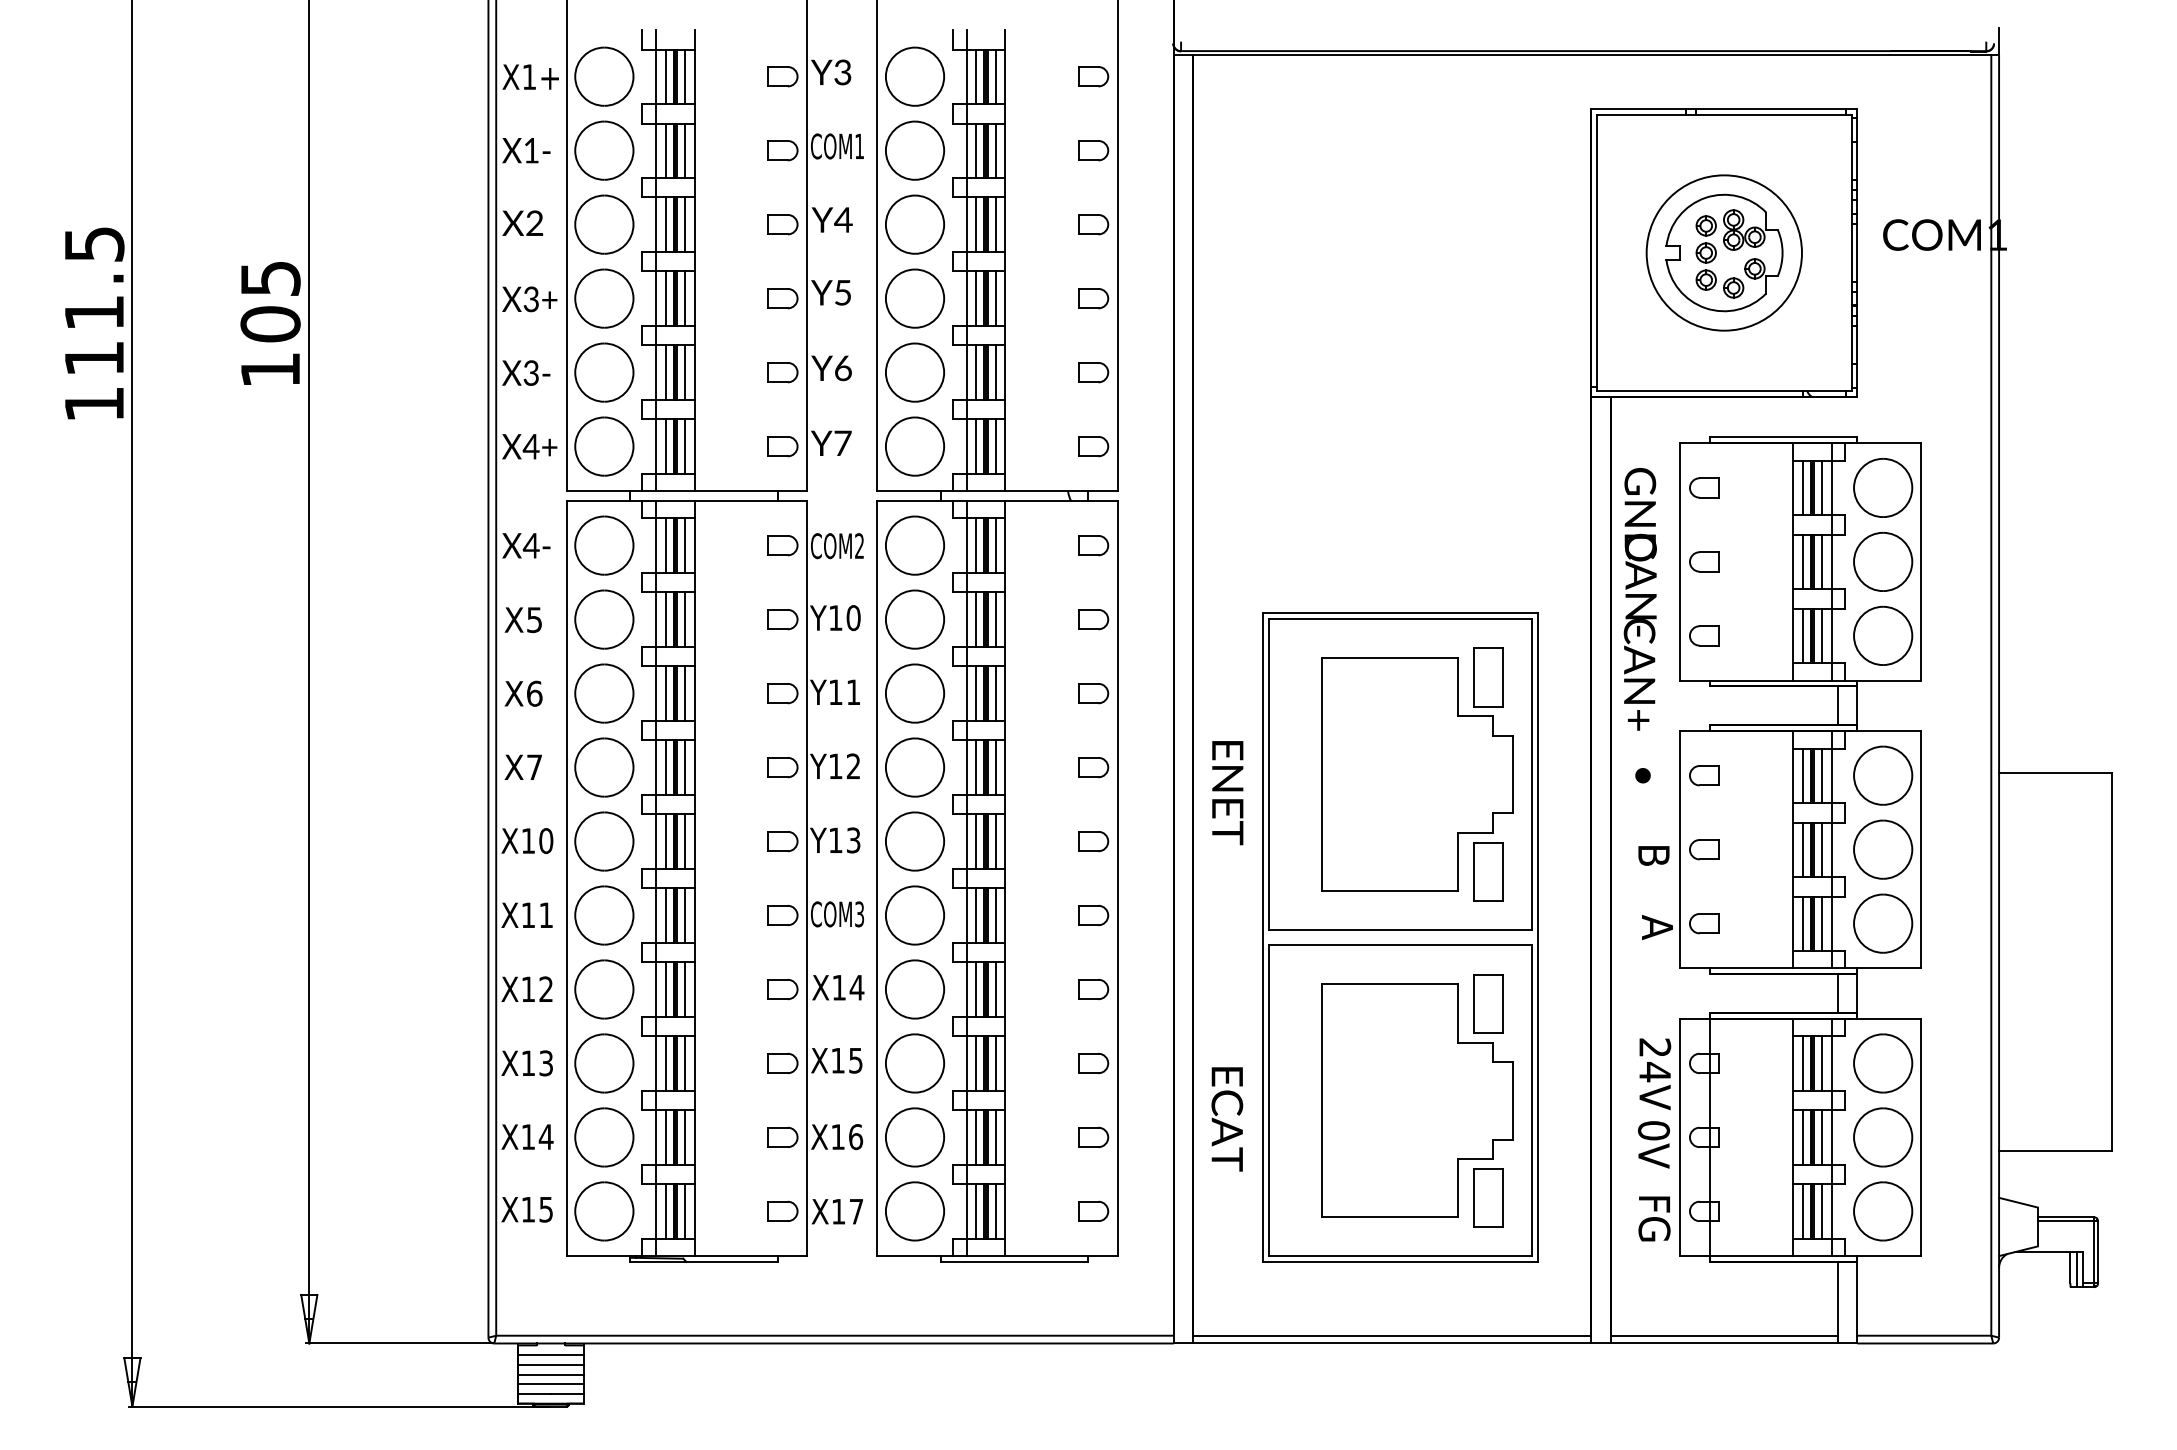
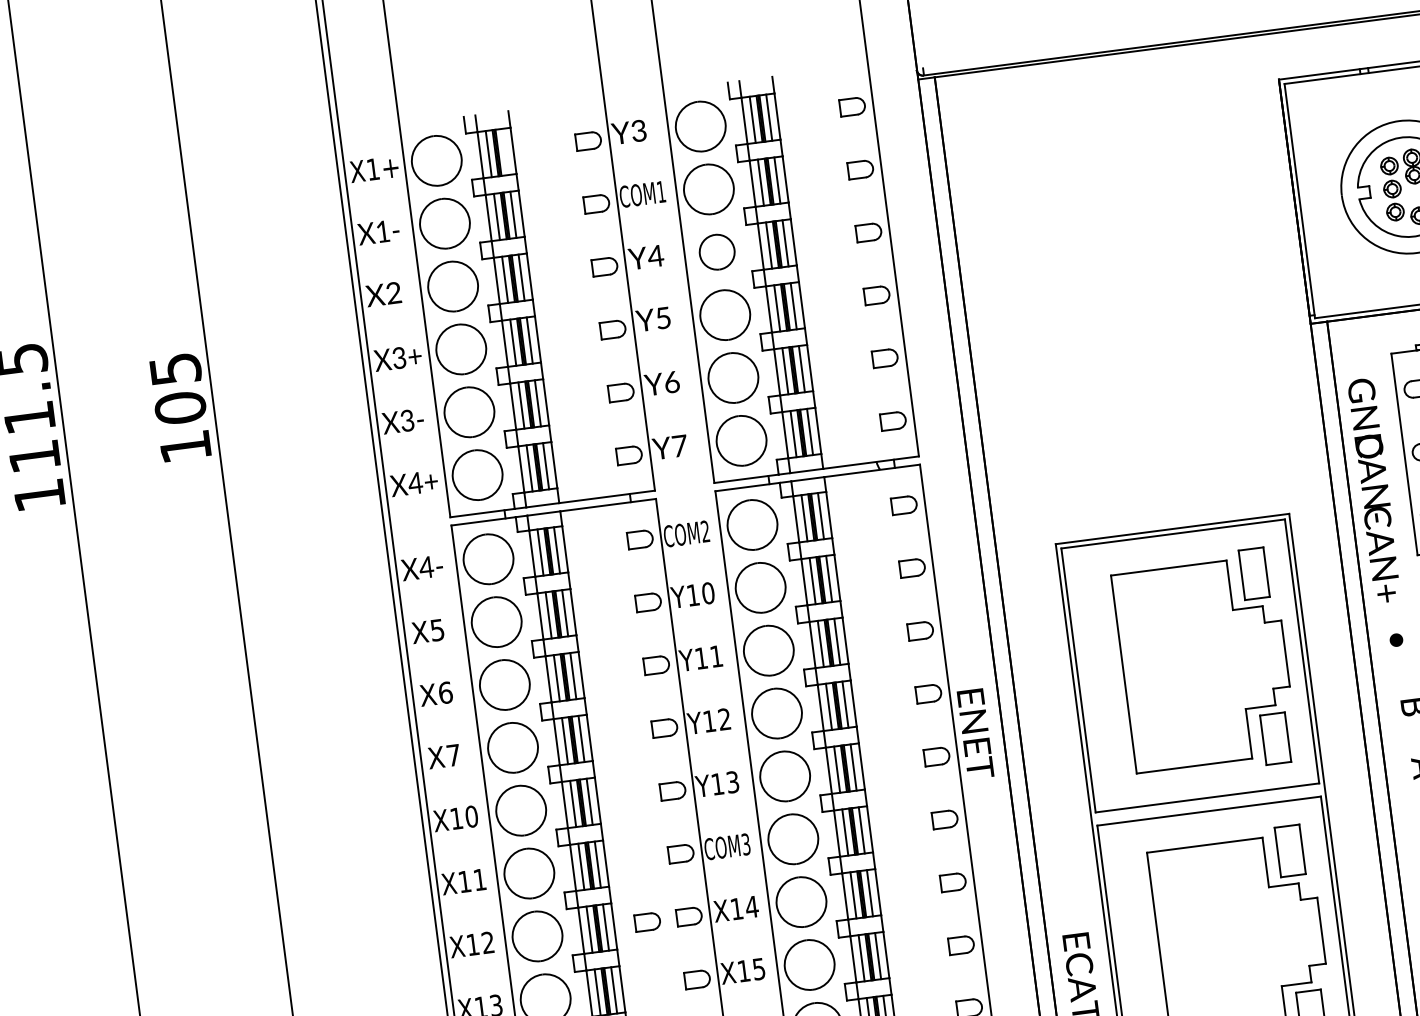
line: (684, 76) -> (504, 151), removed
part: (915, 224) -> (717, 252), size x0.7
text: (1227, 793) -> (975, 734), moved
part: (733, 989) -> (647, 922), added

